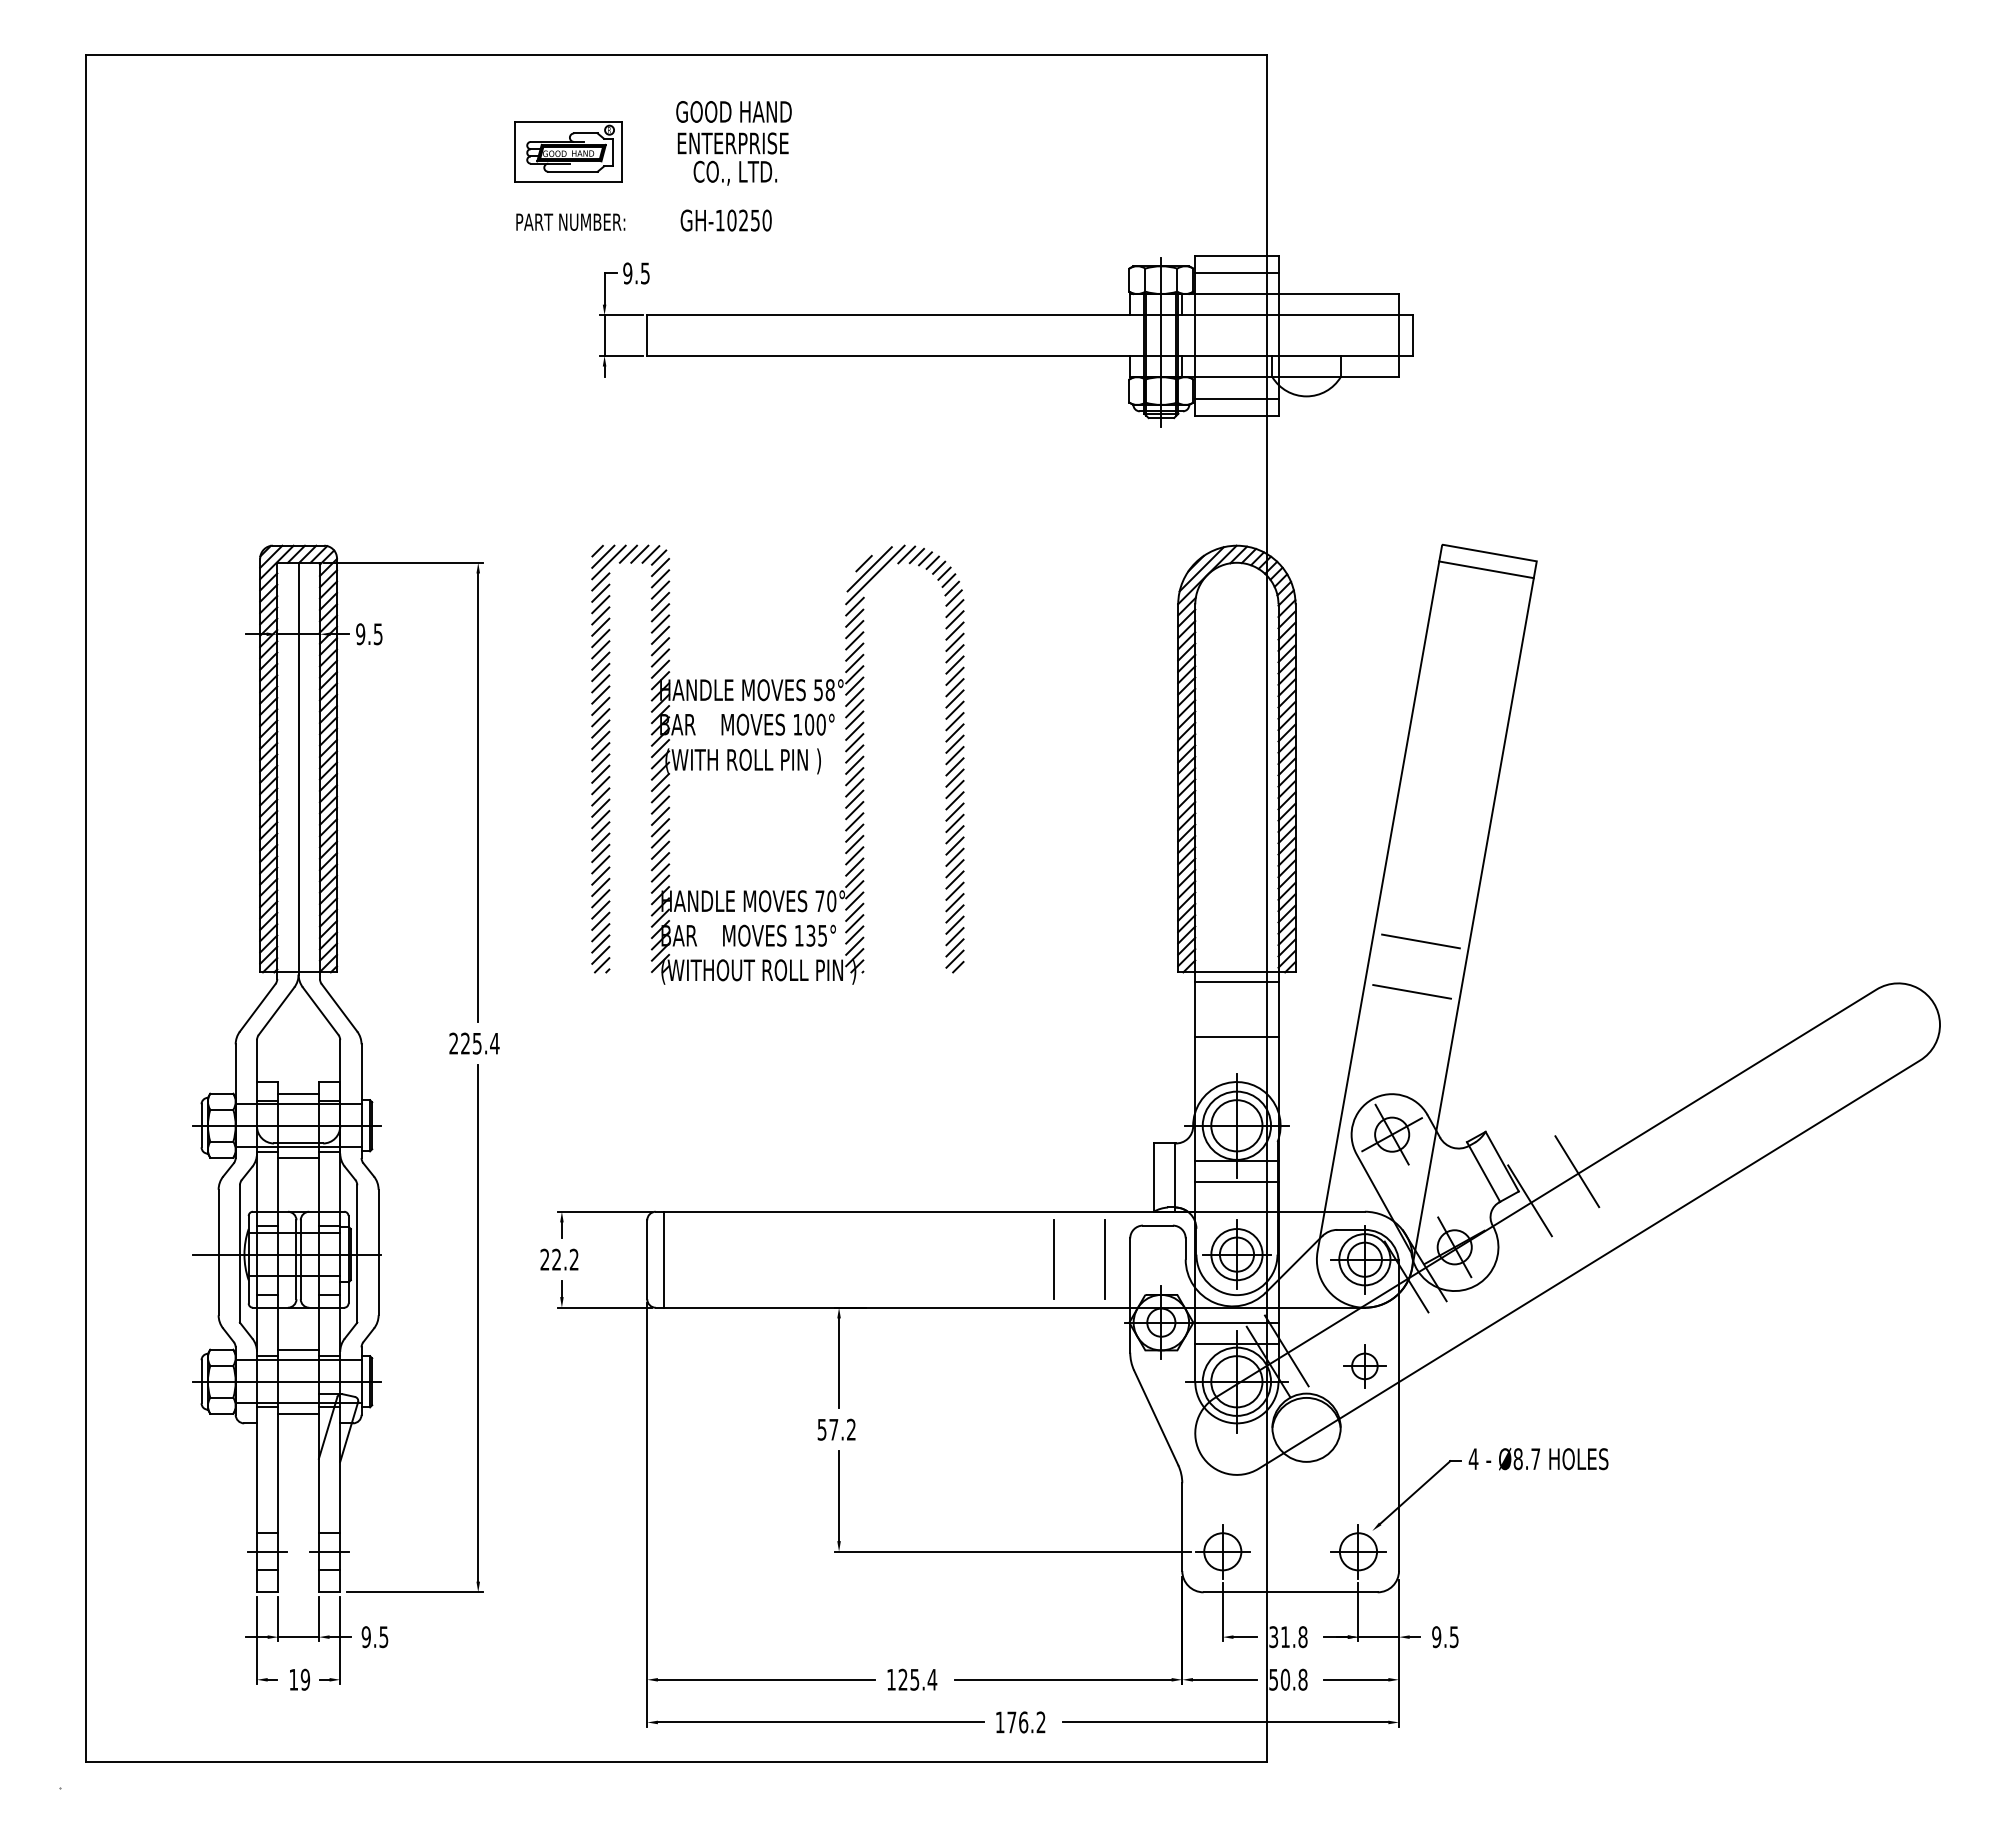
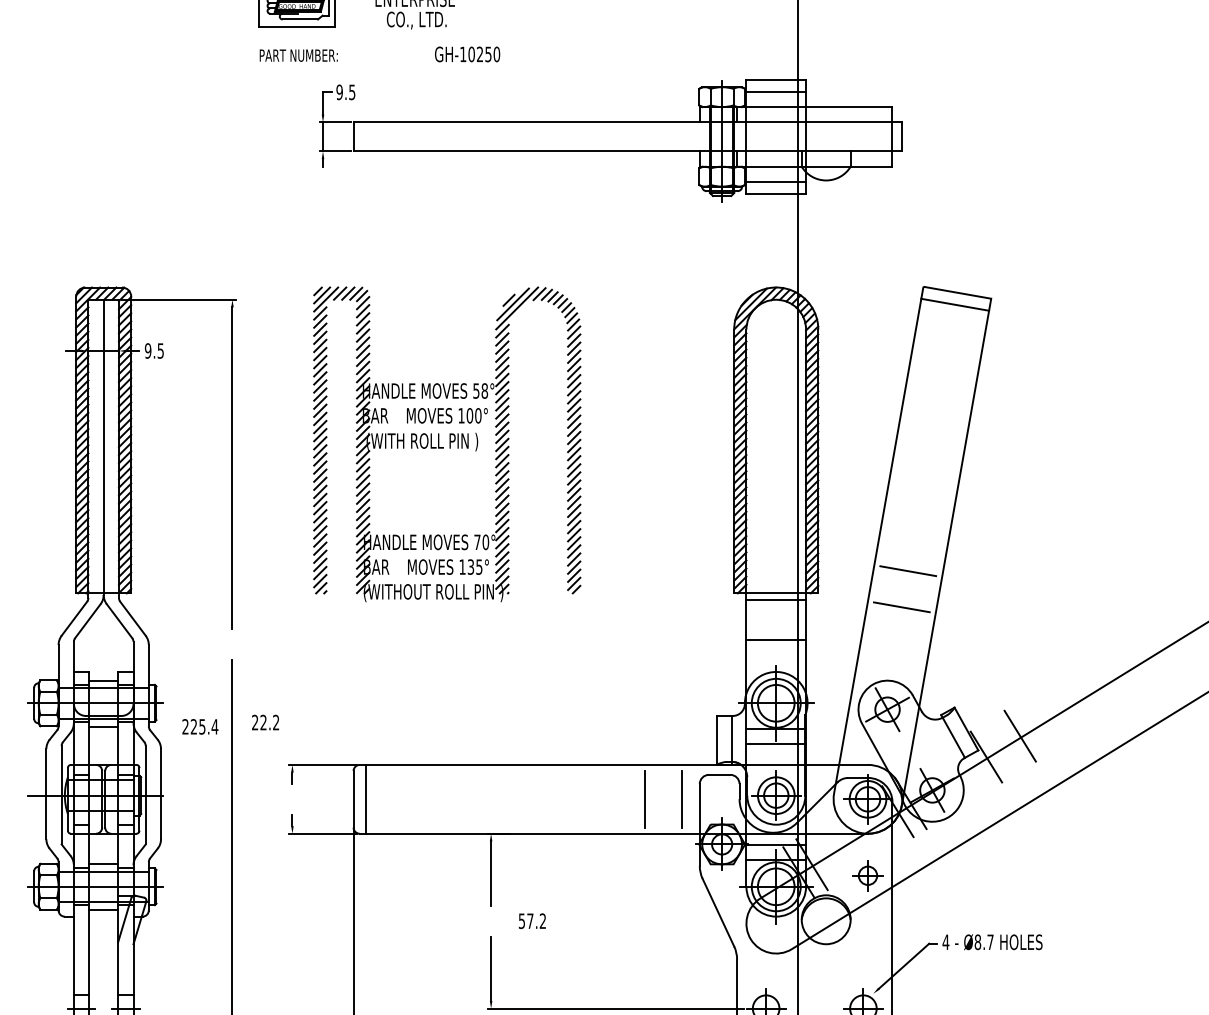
text: (725, 220) -> (467, 54), moved
text: (474, 1043) -> (200, 726), moved
text: (559, 1259) -> (265, 722), moved
text: (836, 1429) -> (532, 921), moved

